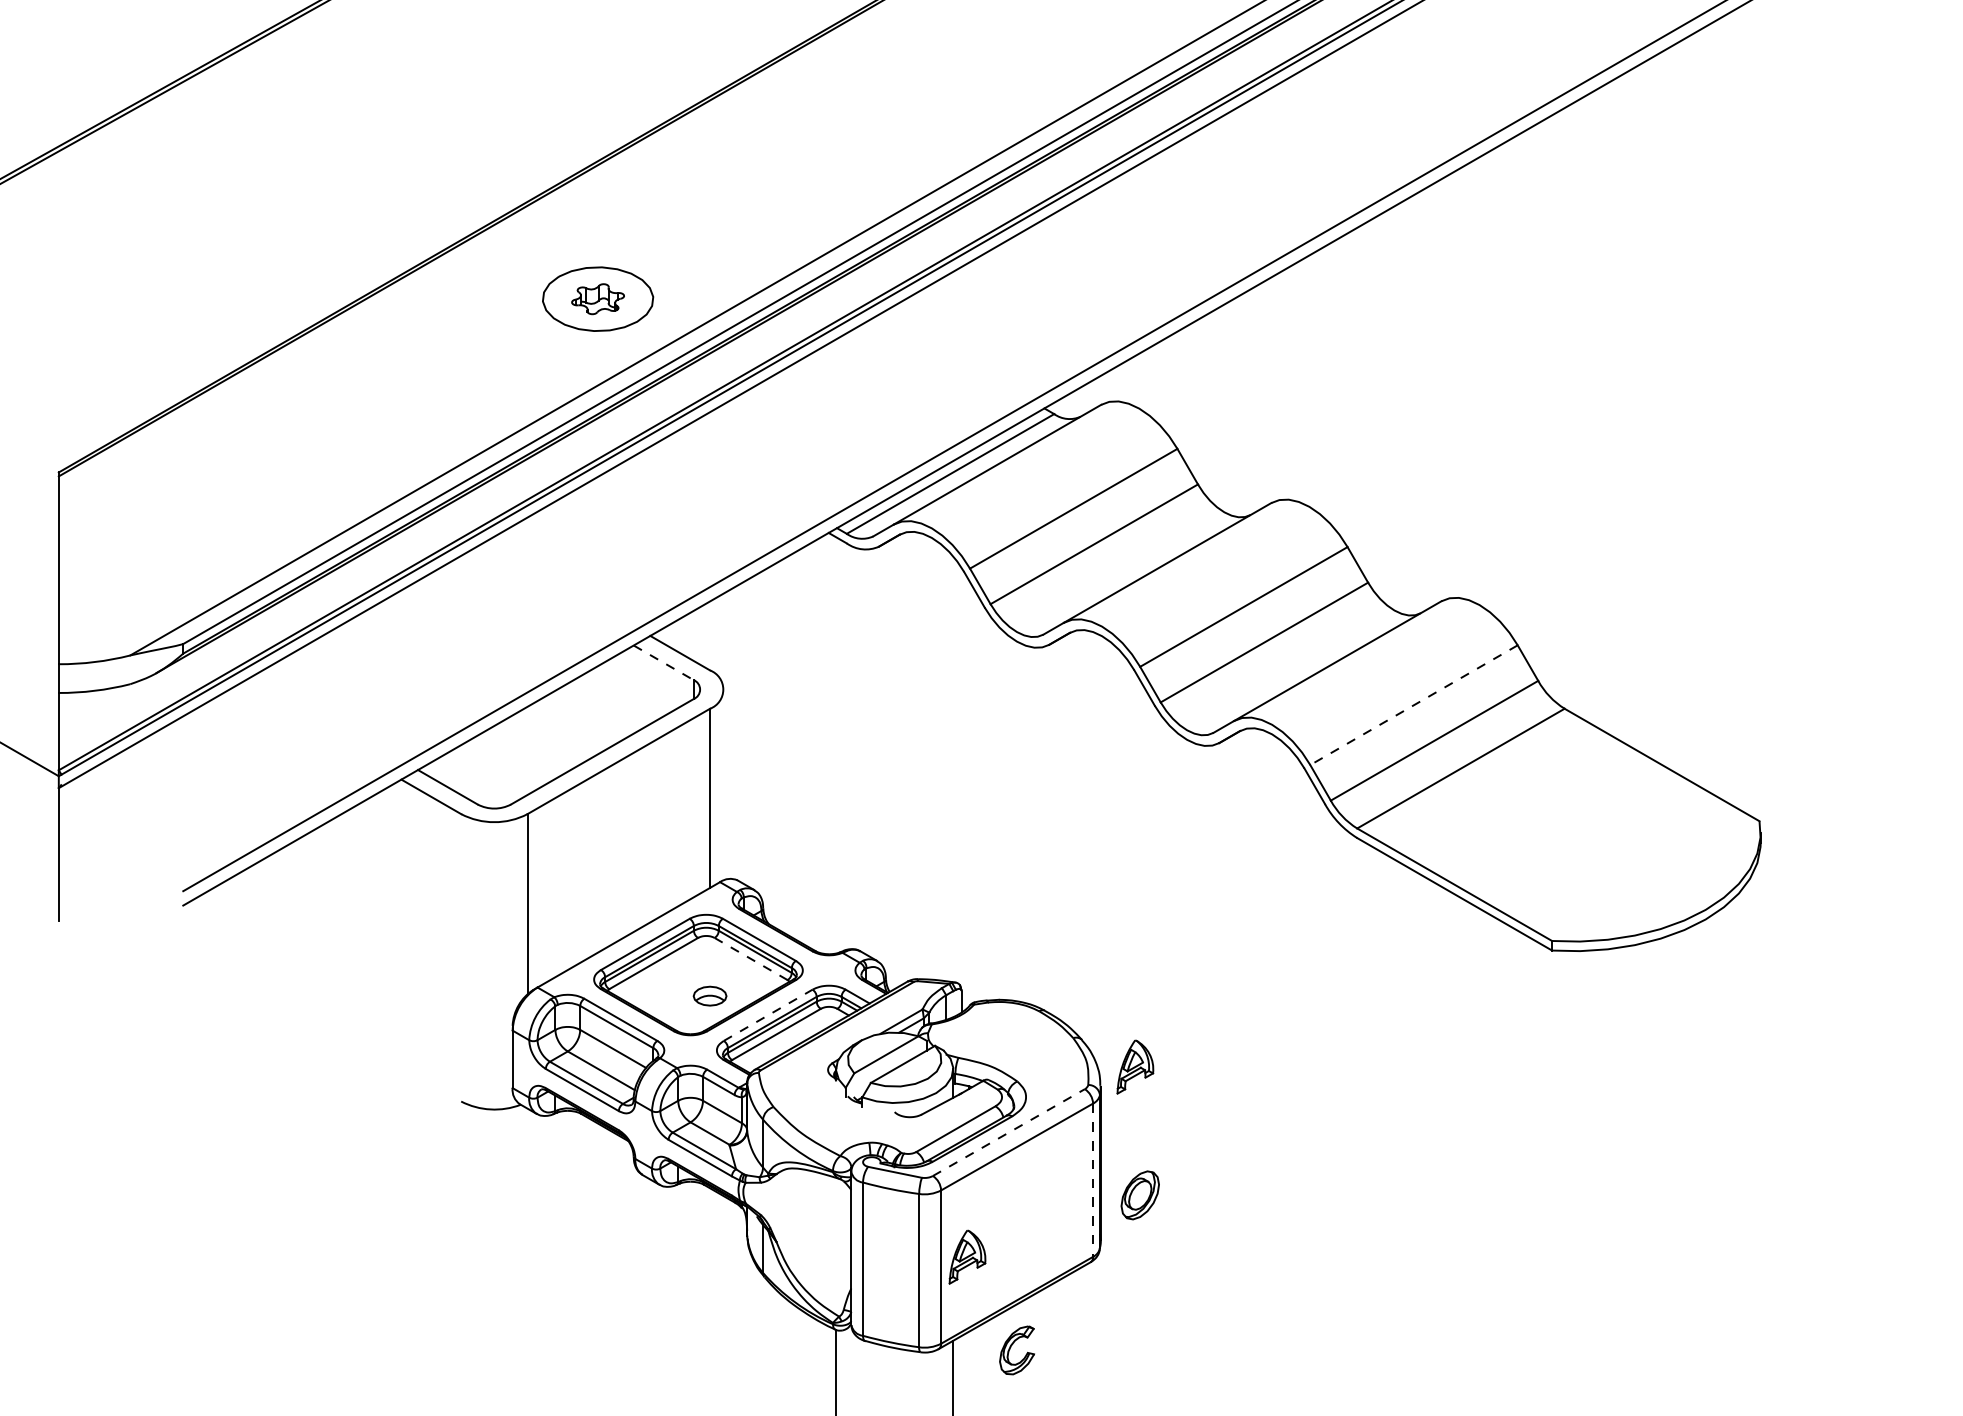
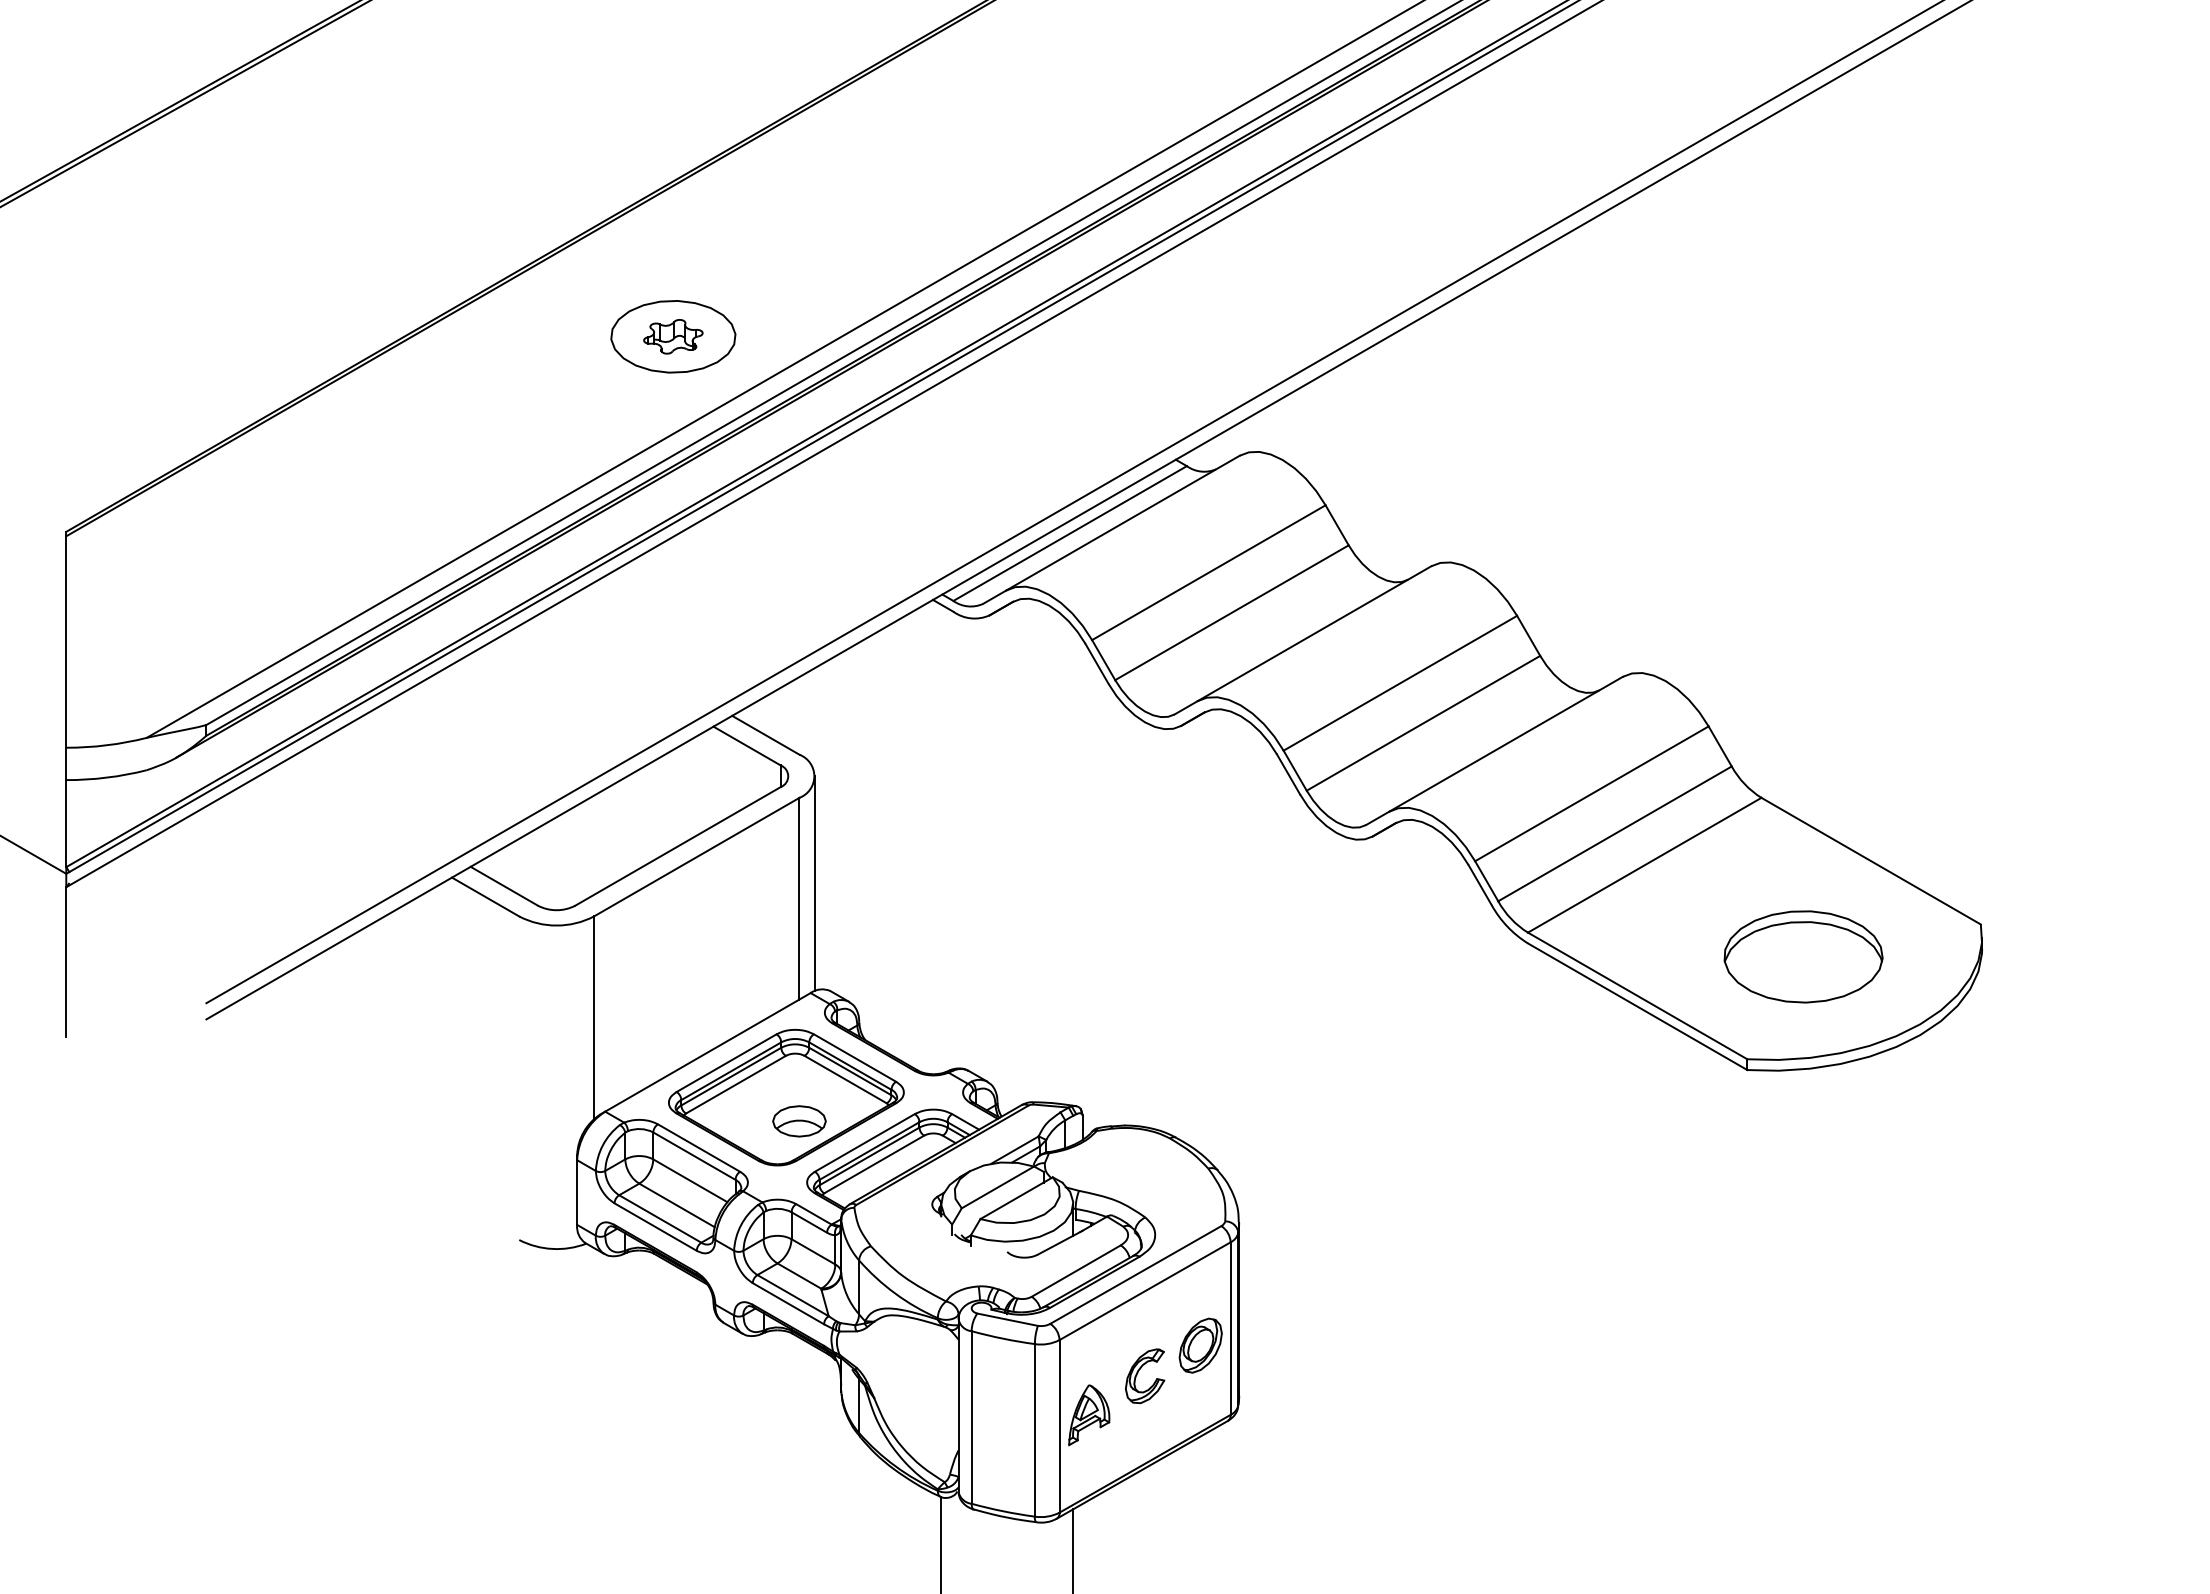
line: (663, 663) -> (747, 746), dashed -> solid
line: (1413, 704) -> (1591, 793), dashed -> solid
line: (723, 784) -> (814, 883), added
part: (1601, 849) -> (1803, 956), added
line: (750, 958) -> (845, 1079), dashed -> solid
part: (710, 996) -> (799, 1121), size x1.43
line: (767, 1014) -> (864, 1142), dashed -> solid
part: (1135, 1067) -> (1278, 1201), removed
line: (1008, 1133) -> (1135, 1275), dashed -> solid
line: (1092, 1181) -> (1230, 1329), dashed -> solid
part: (1140, 1195) -> (1200, 1345), moved
part: (1011, 1348) -> (1138, 1373), moved

